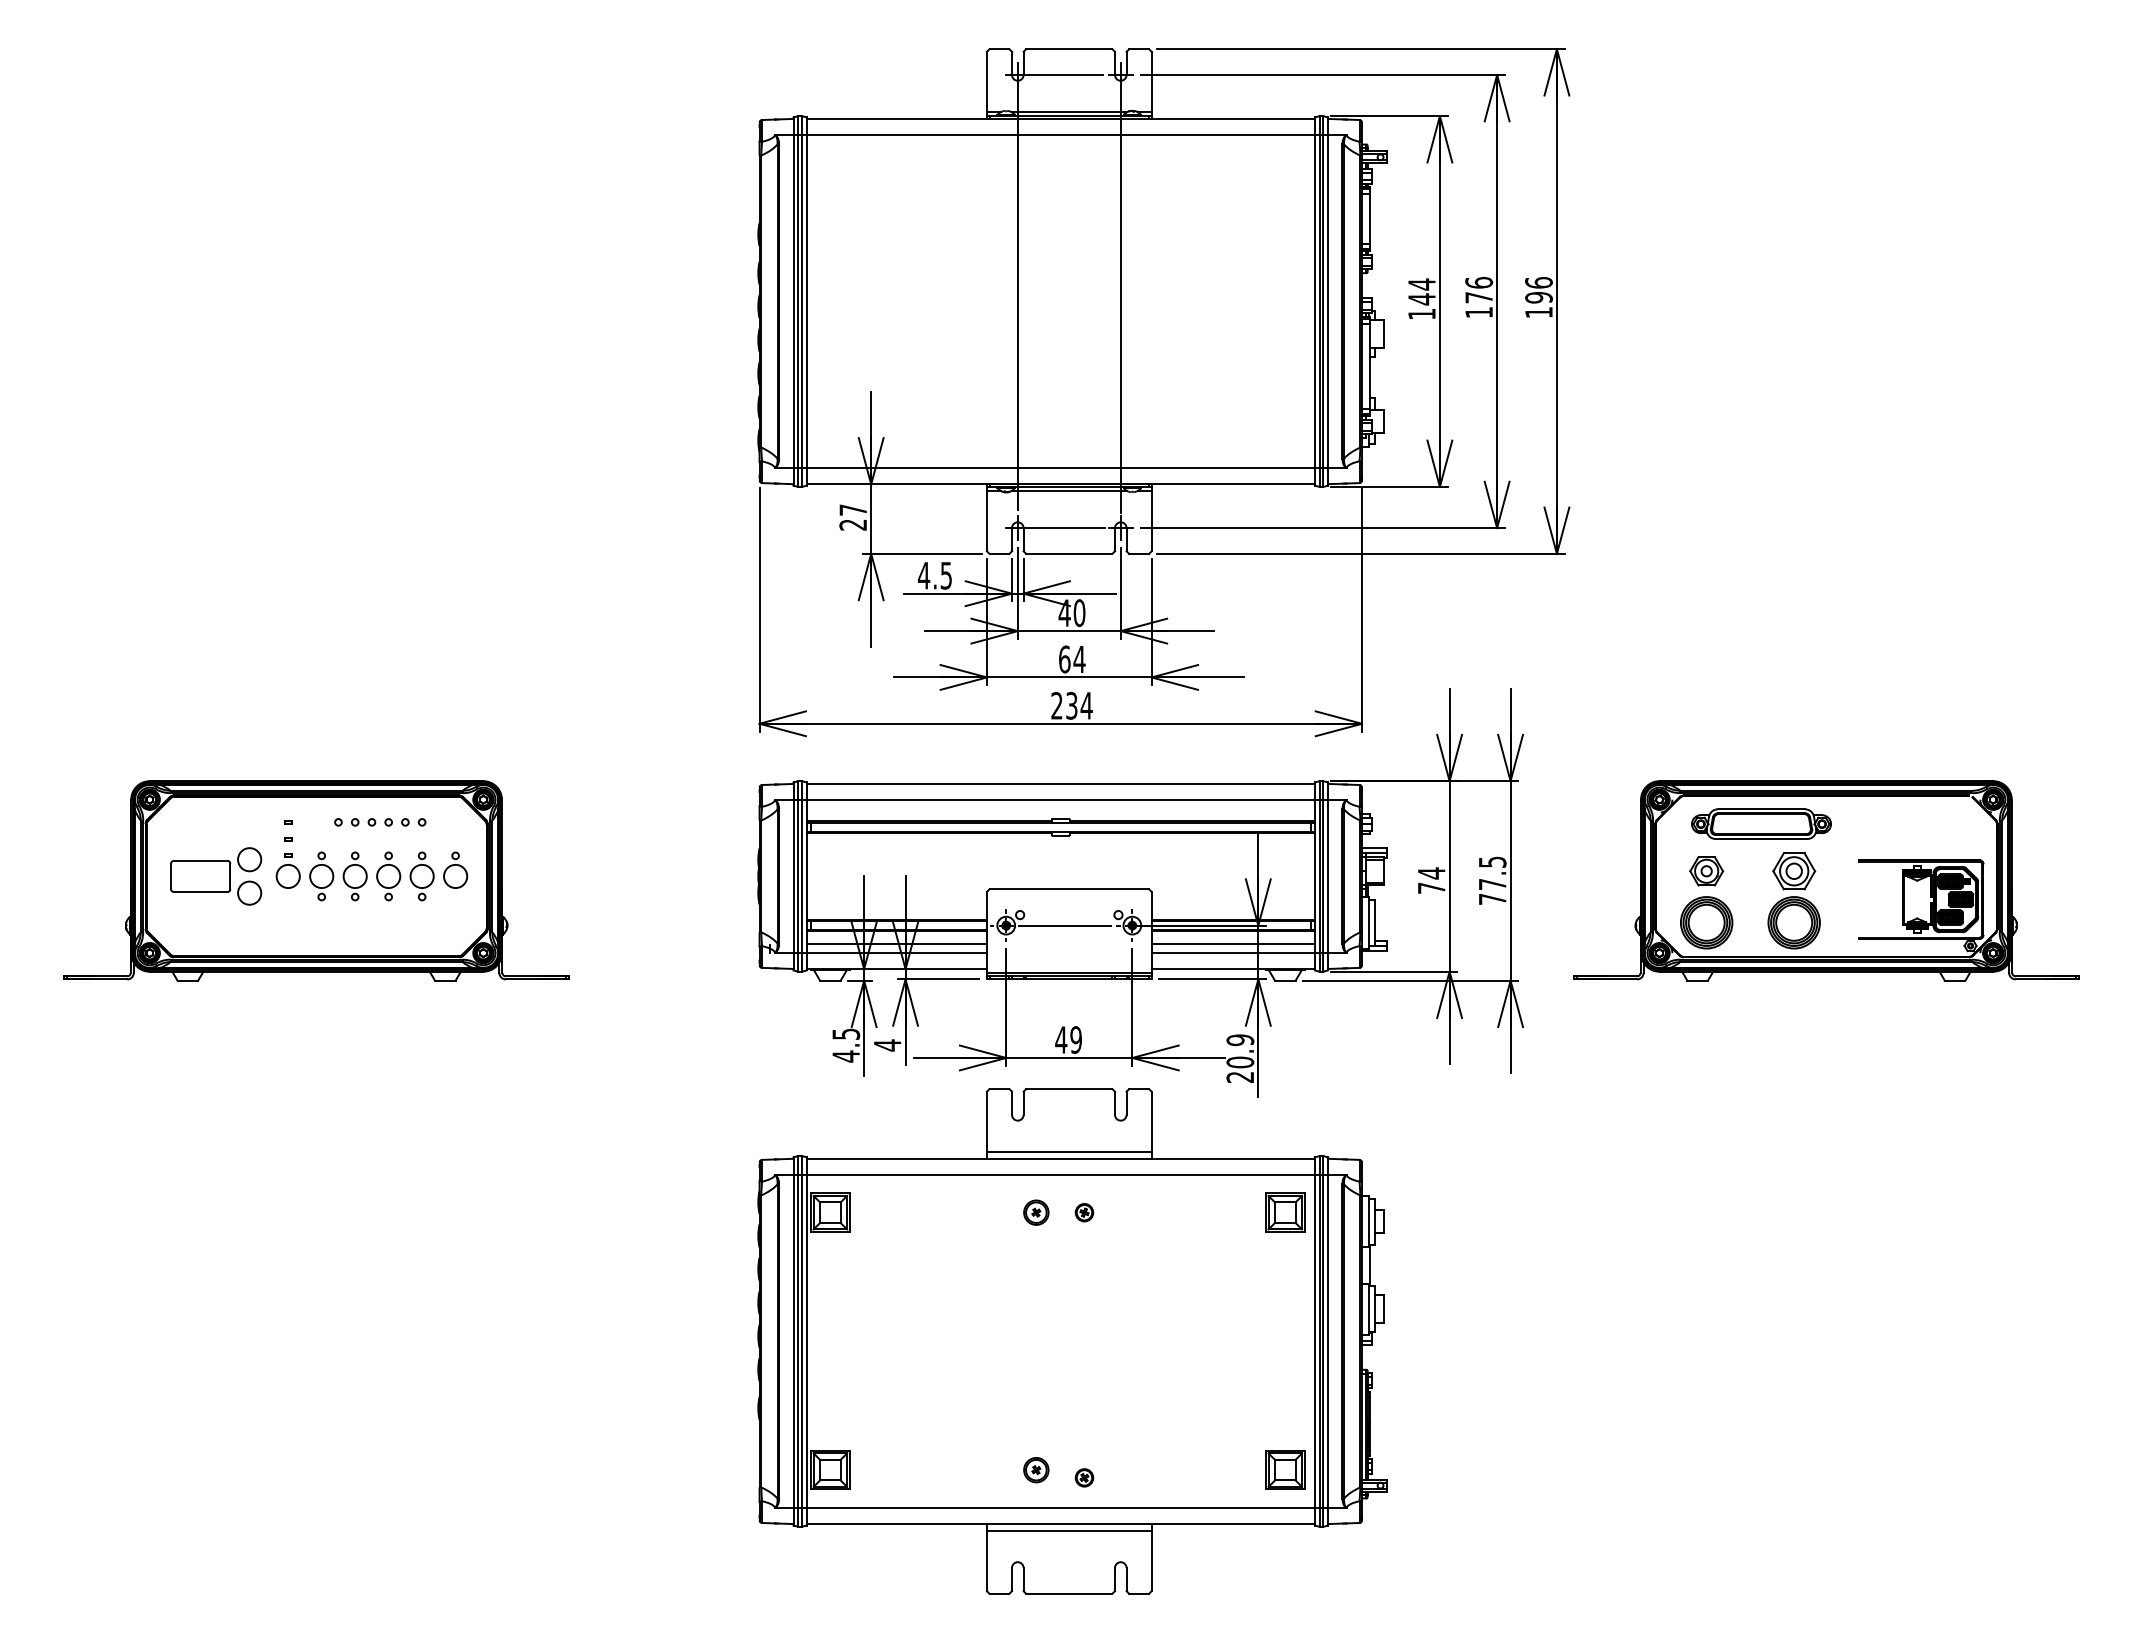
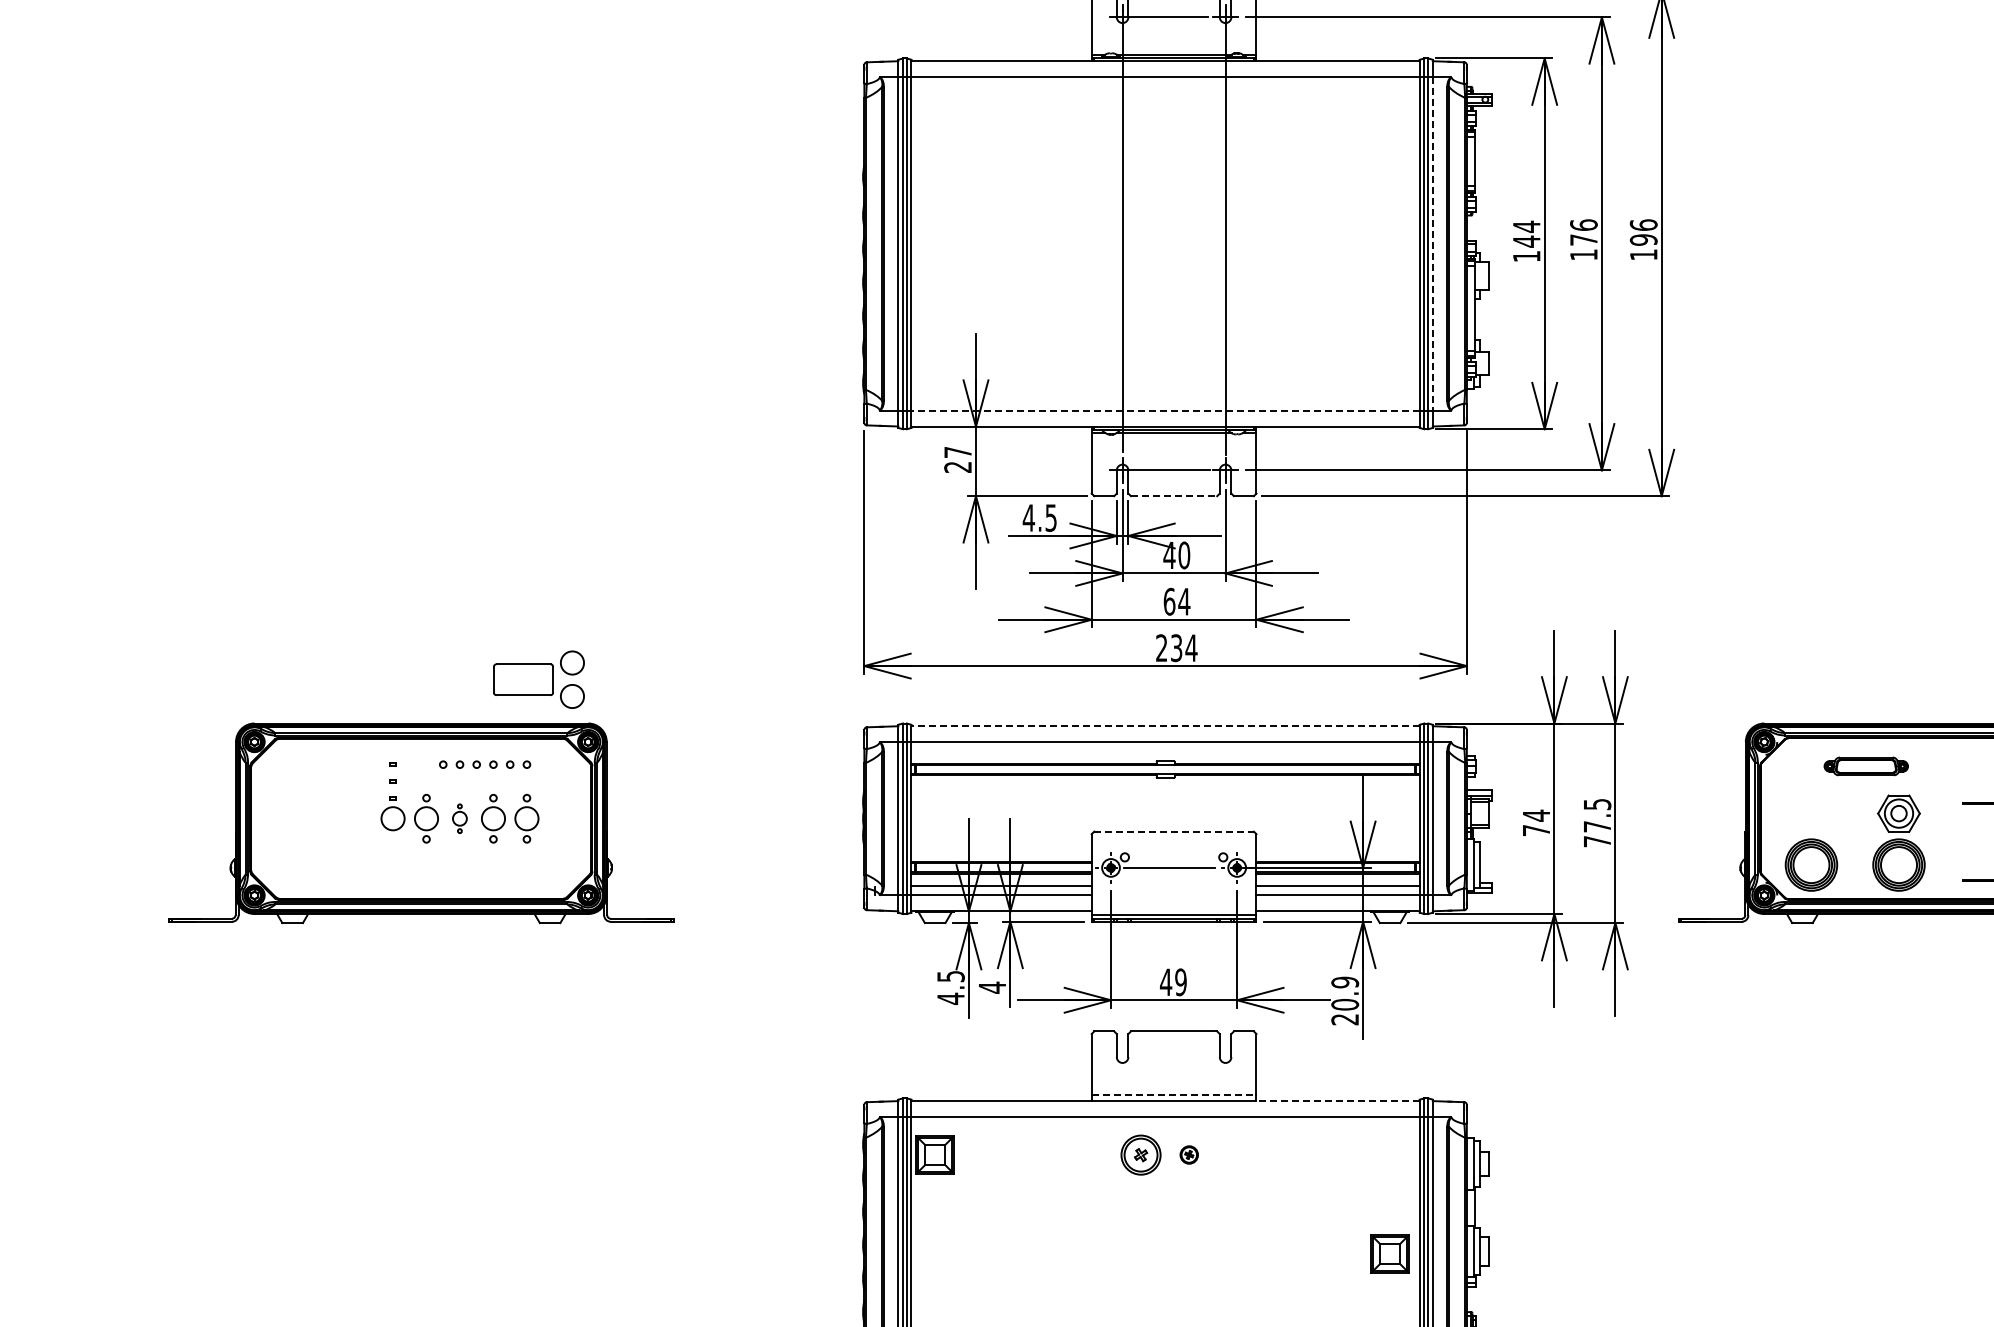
line: (1328, 301) -> (1433, 243), solid -> dashed
line: (1060, 468) -> (1165, 410), solid -> dashed
line: (1069, 553) -> (1174, 495), solid -> dashed
line: (1060, 783) -> (1165, 725), solid -> dashed
part: (1761, 823) -> (1866, 765), size x0.6
part: (455, 869) -> (560, 811), removed
part: (1706, 871) -> (1811, 813), removed
part: (216, 876) -> (539, 679), moved
part: (354, 876) -> (459, 818), size x0.6
line: (1069, 889) -> (1174, 831), solid -> dashed
line: (1069, 1152) -> (1174, 1094), solid -> dashed
line: (1233, 1158) -> (1338, 1100), solid -> dashed
part: (1036, 1212) -> (1141, 1154), size x1.6
part: (1285, 1212) -> (1390, 1253), moved

